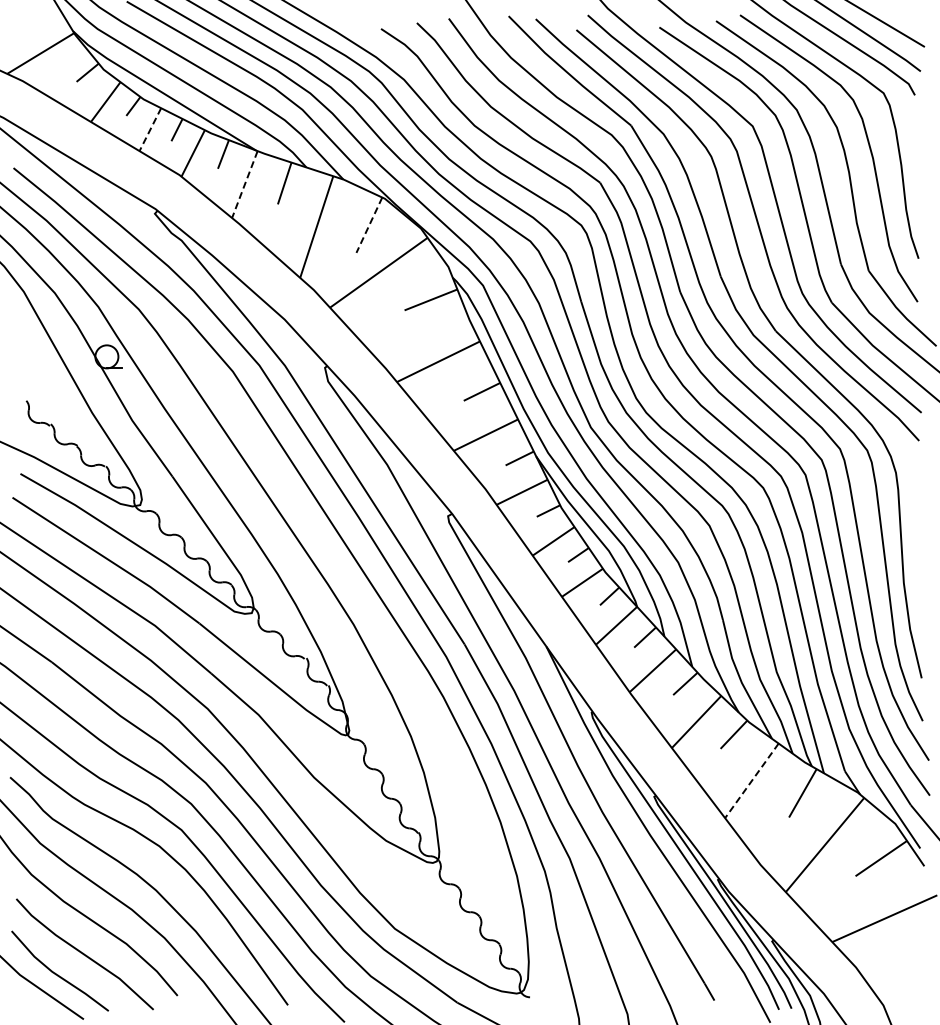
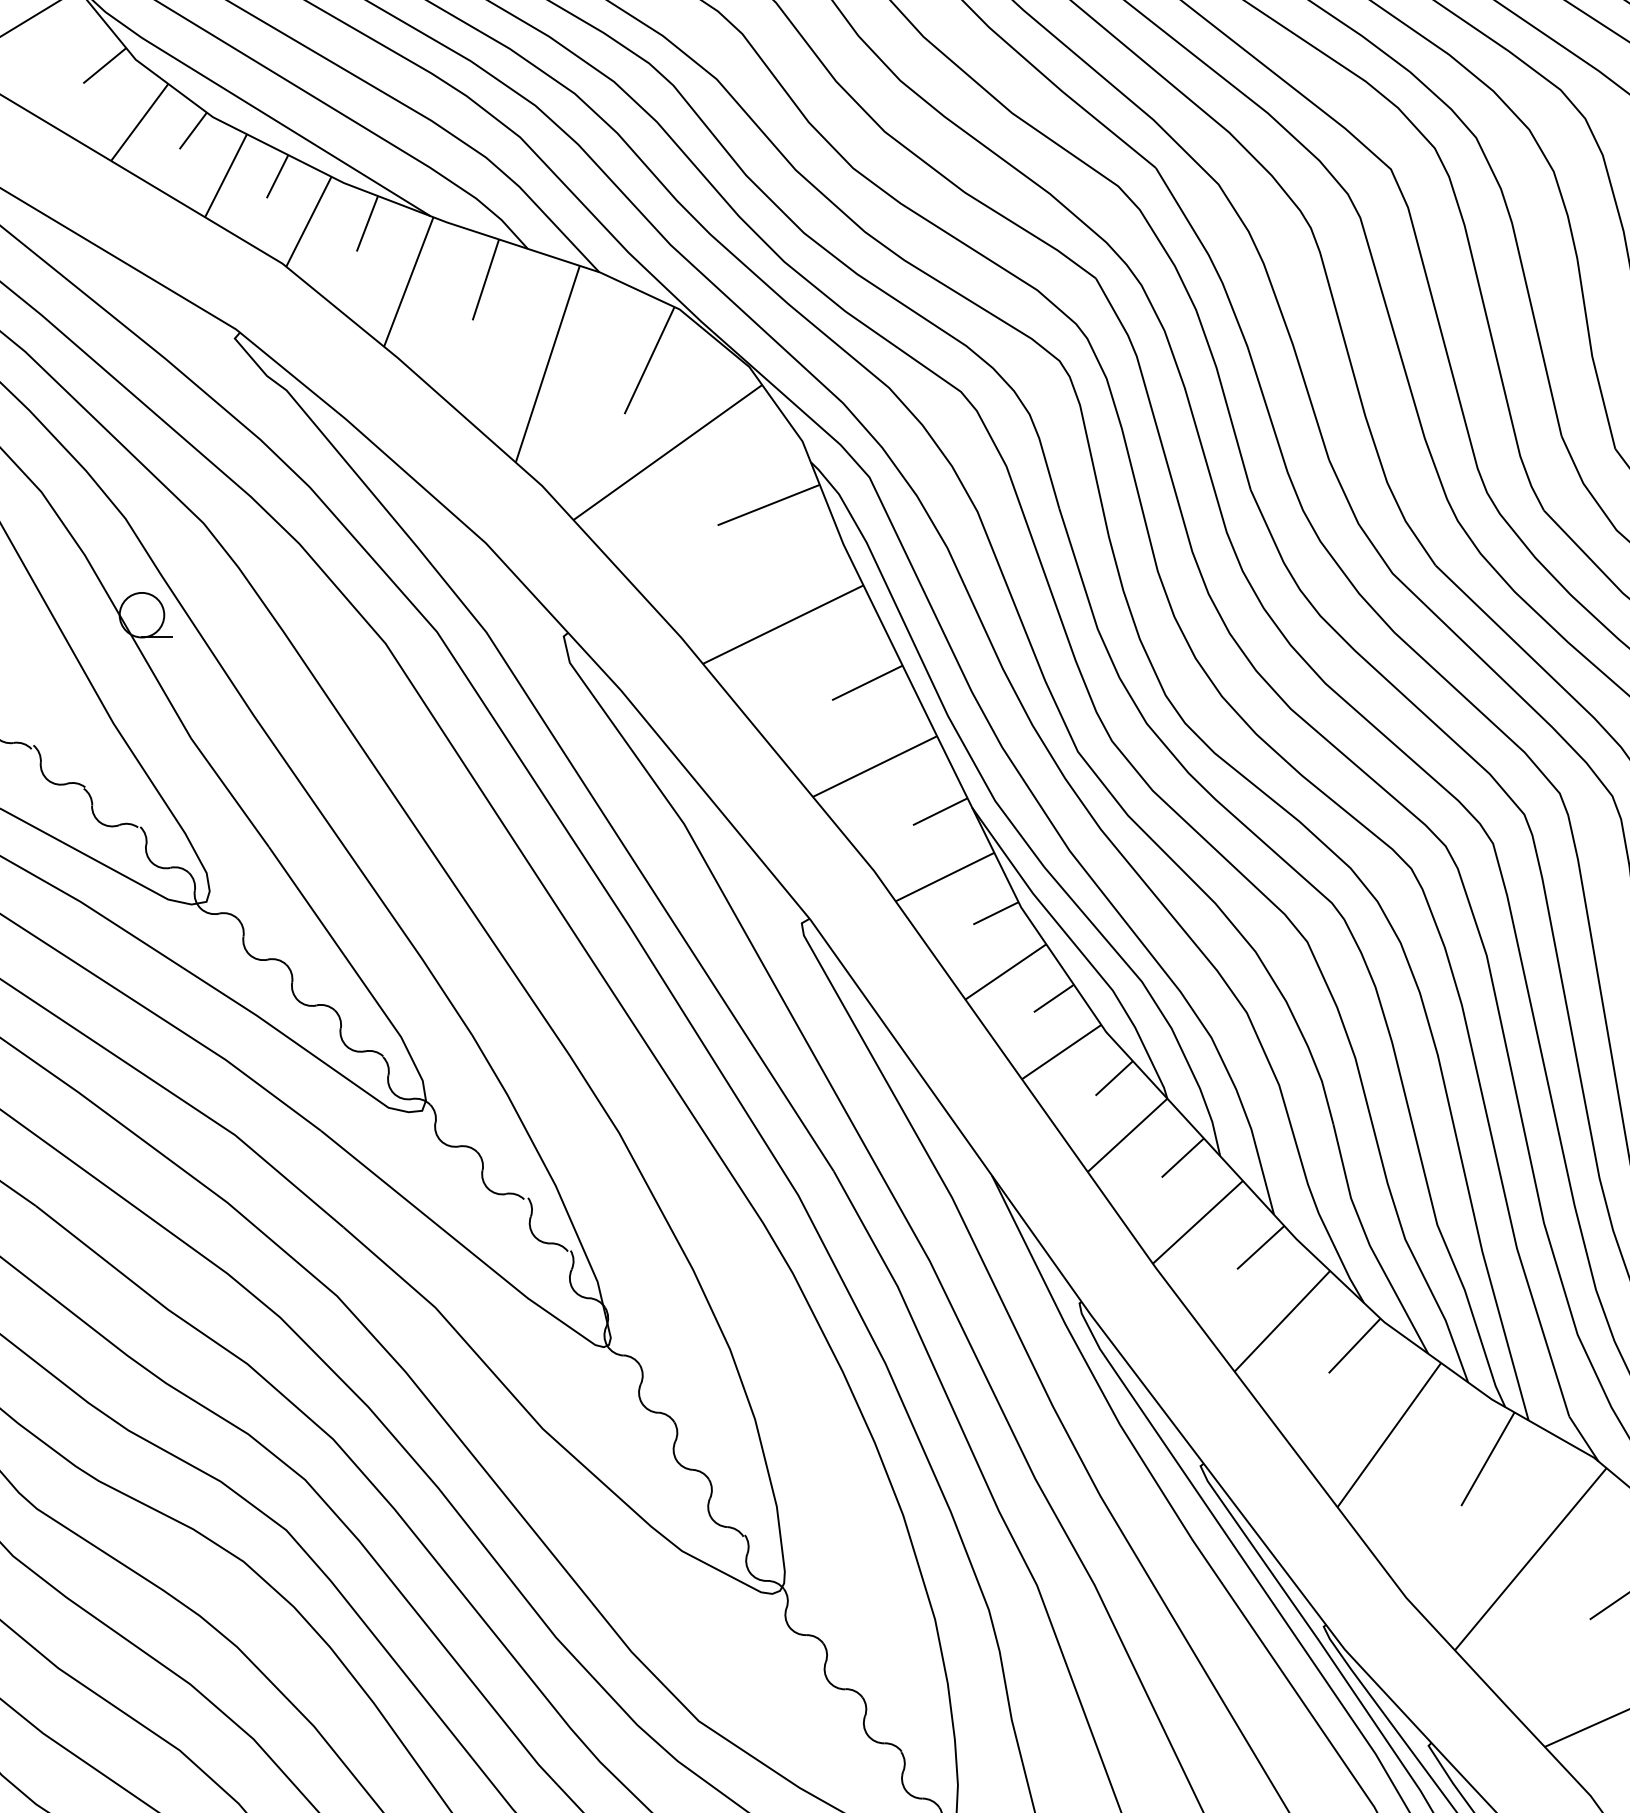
line: (150, 130) -> (226, 177), dashed -> solid
line: (244, 184) -> (408, 281), dashed -> solid
line: (369, 225) -> (649, 361), dashed -> solid
line: (751, 780) -> (1388, 1434), dashed -> solid

